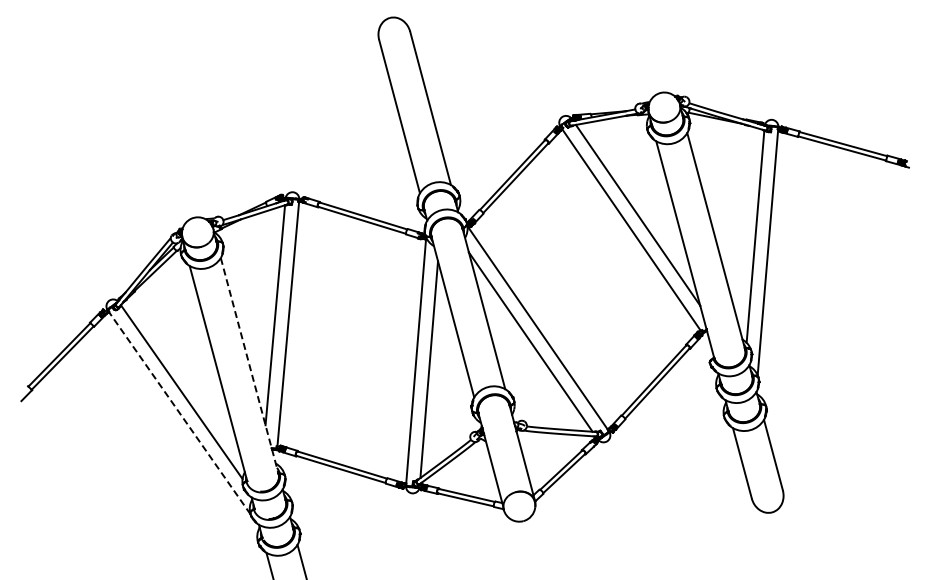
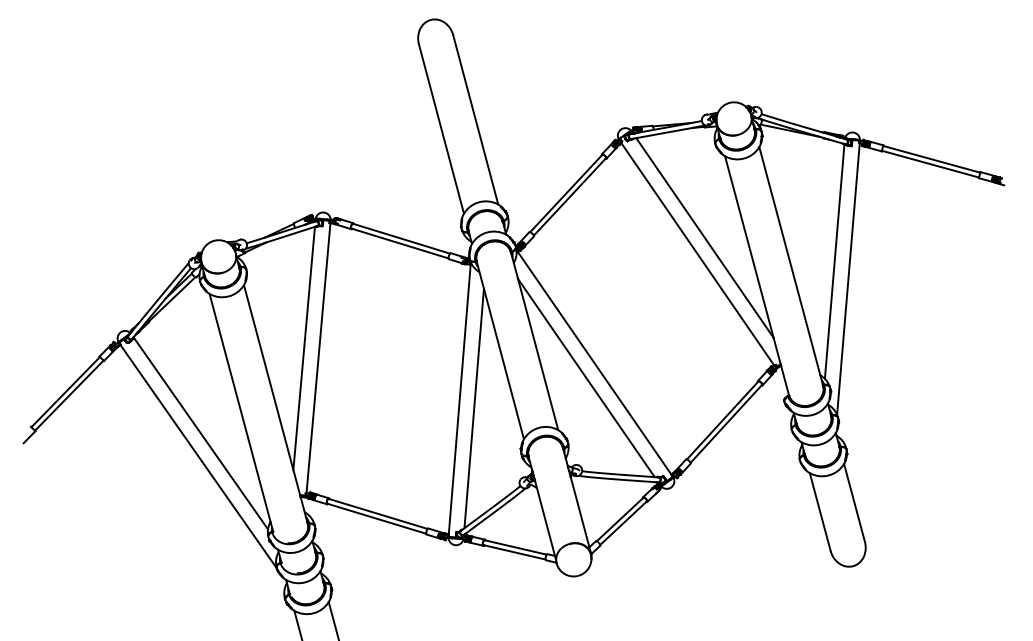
line: (249, 366) -> (275, 405), dashed -> solid
line: (179, 412) -> (198, 455), dashed -> solid

